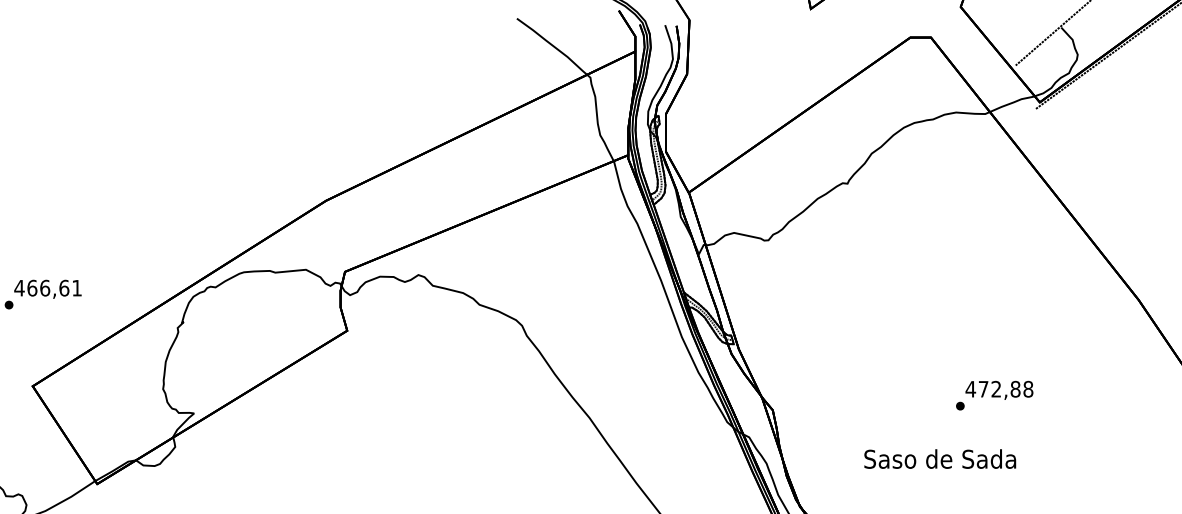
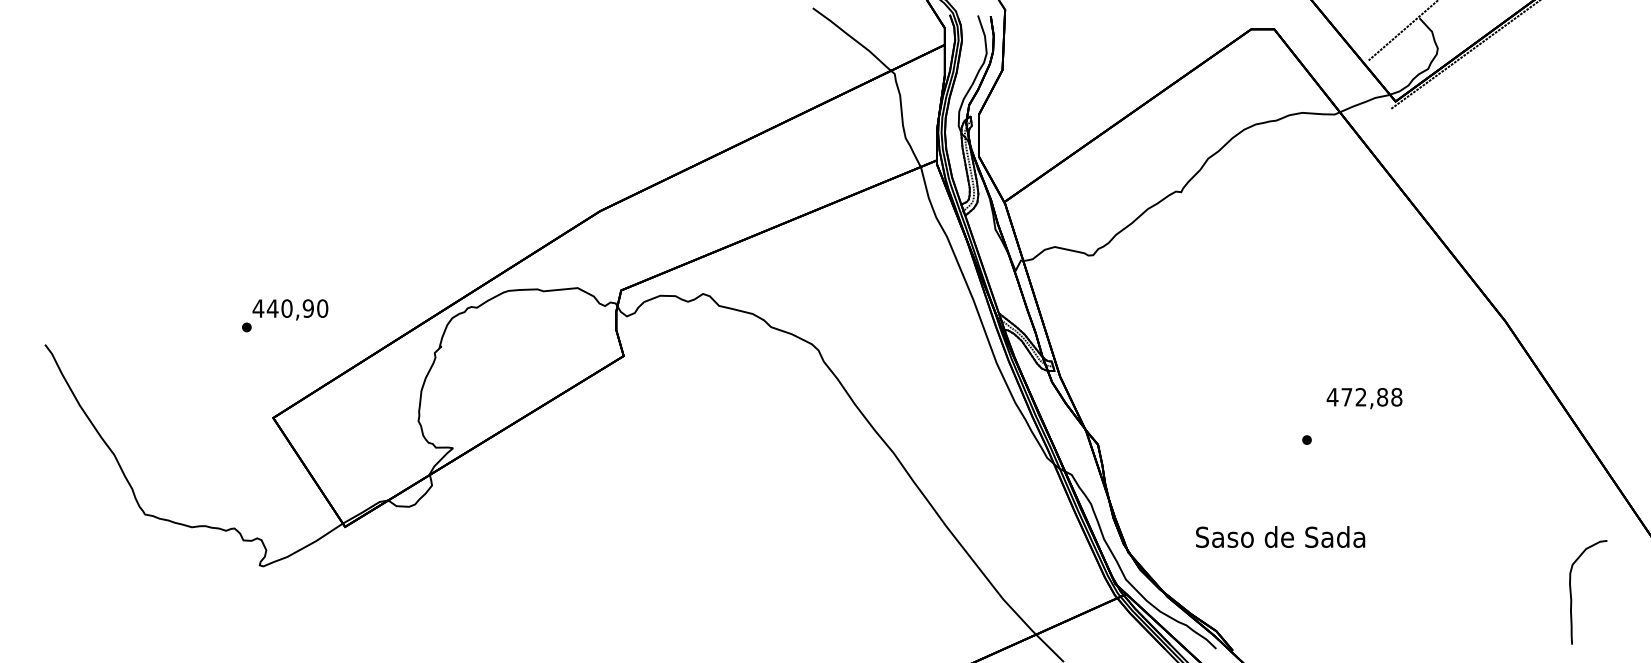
text: (54, 288) -> (297, 308), 466,61 -> 440,90
text: (999, 390) -> (1364, 398), moved
text: (940, 458) -> (1280, 536), moved

